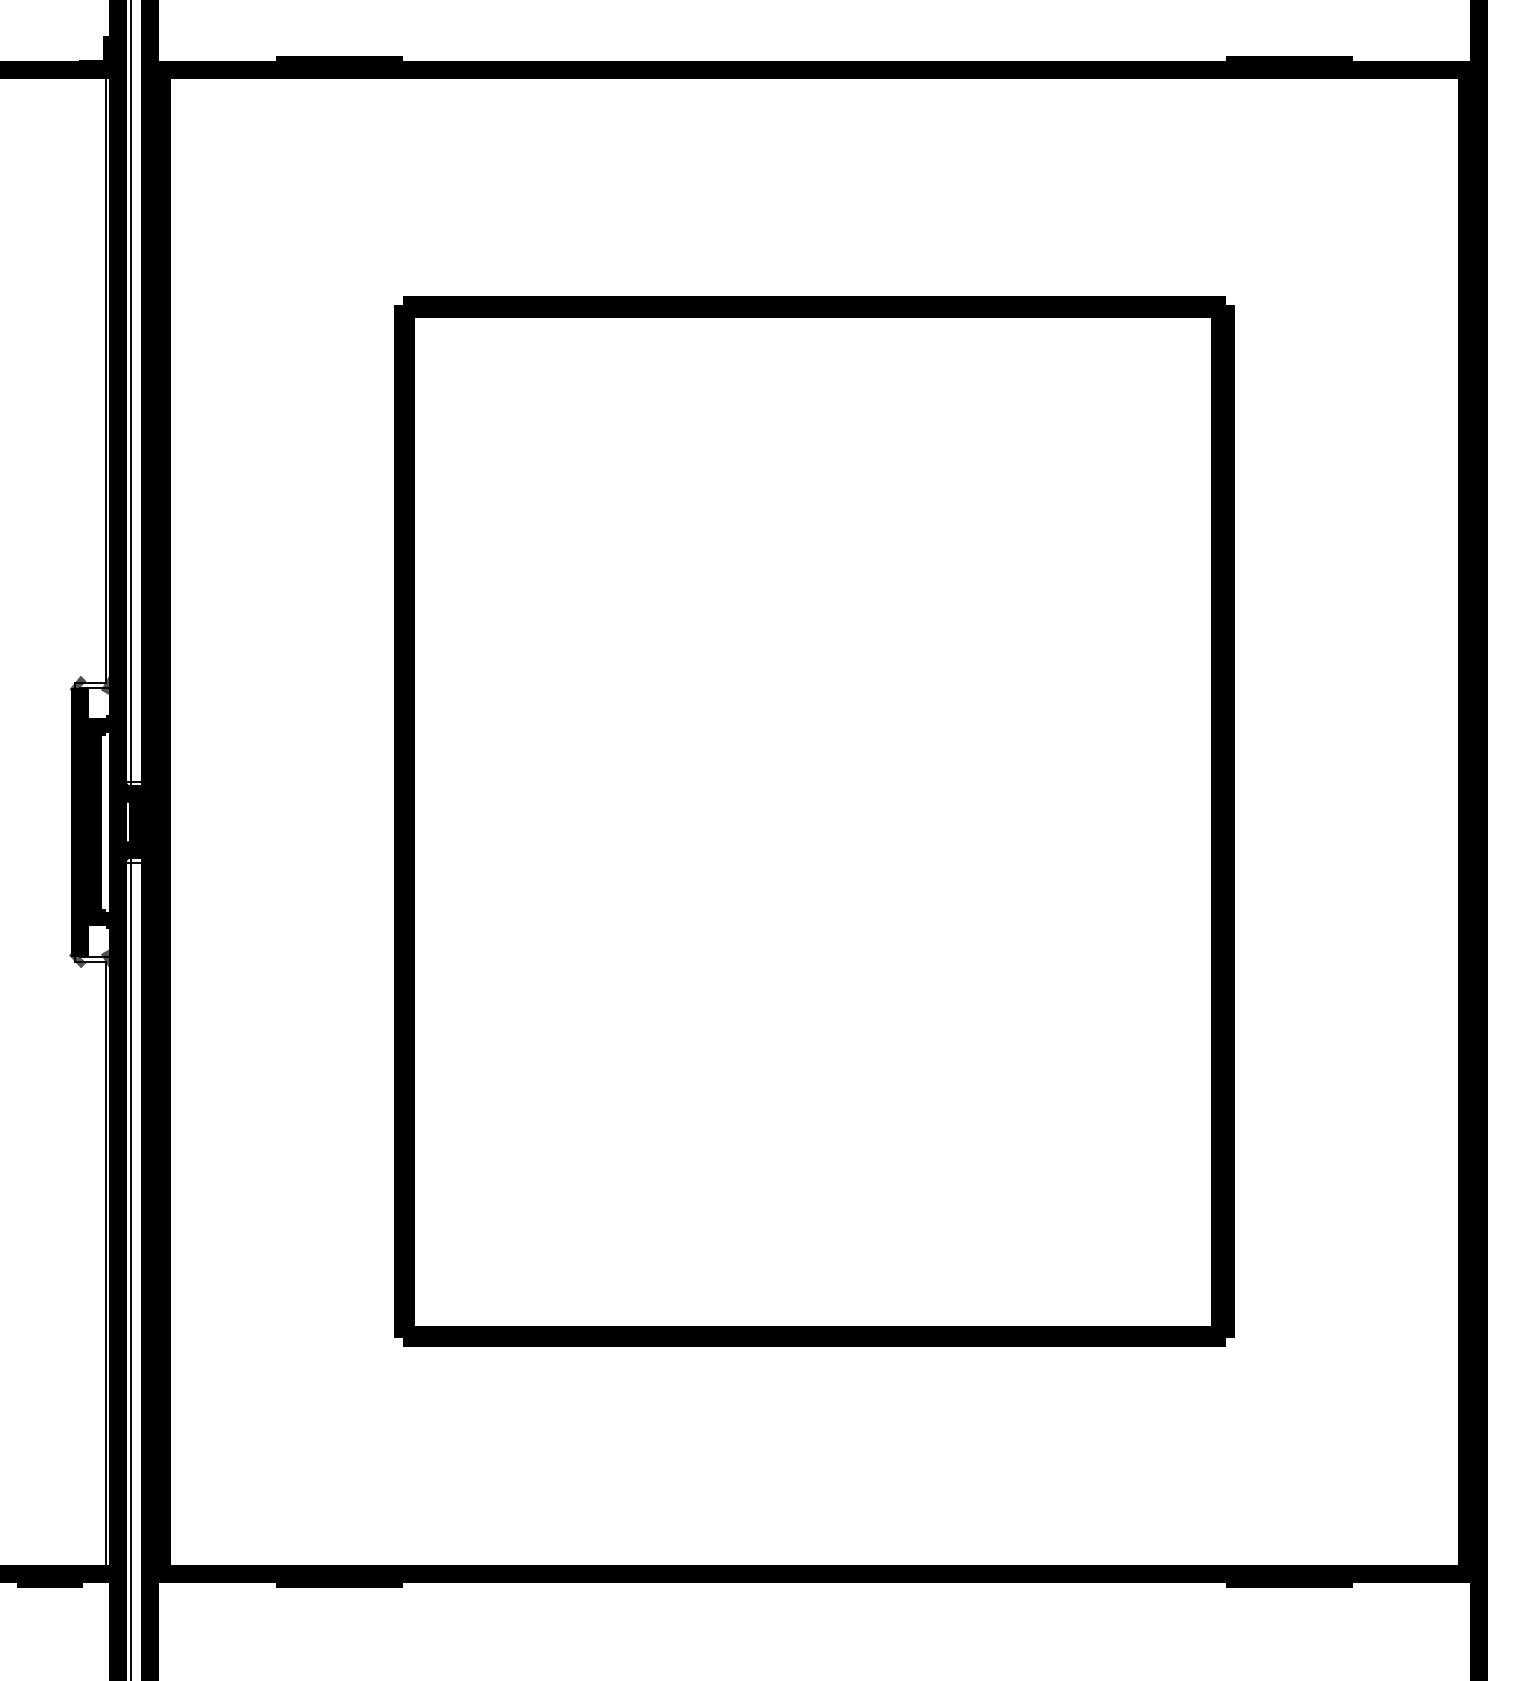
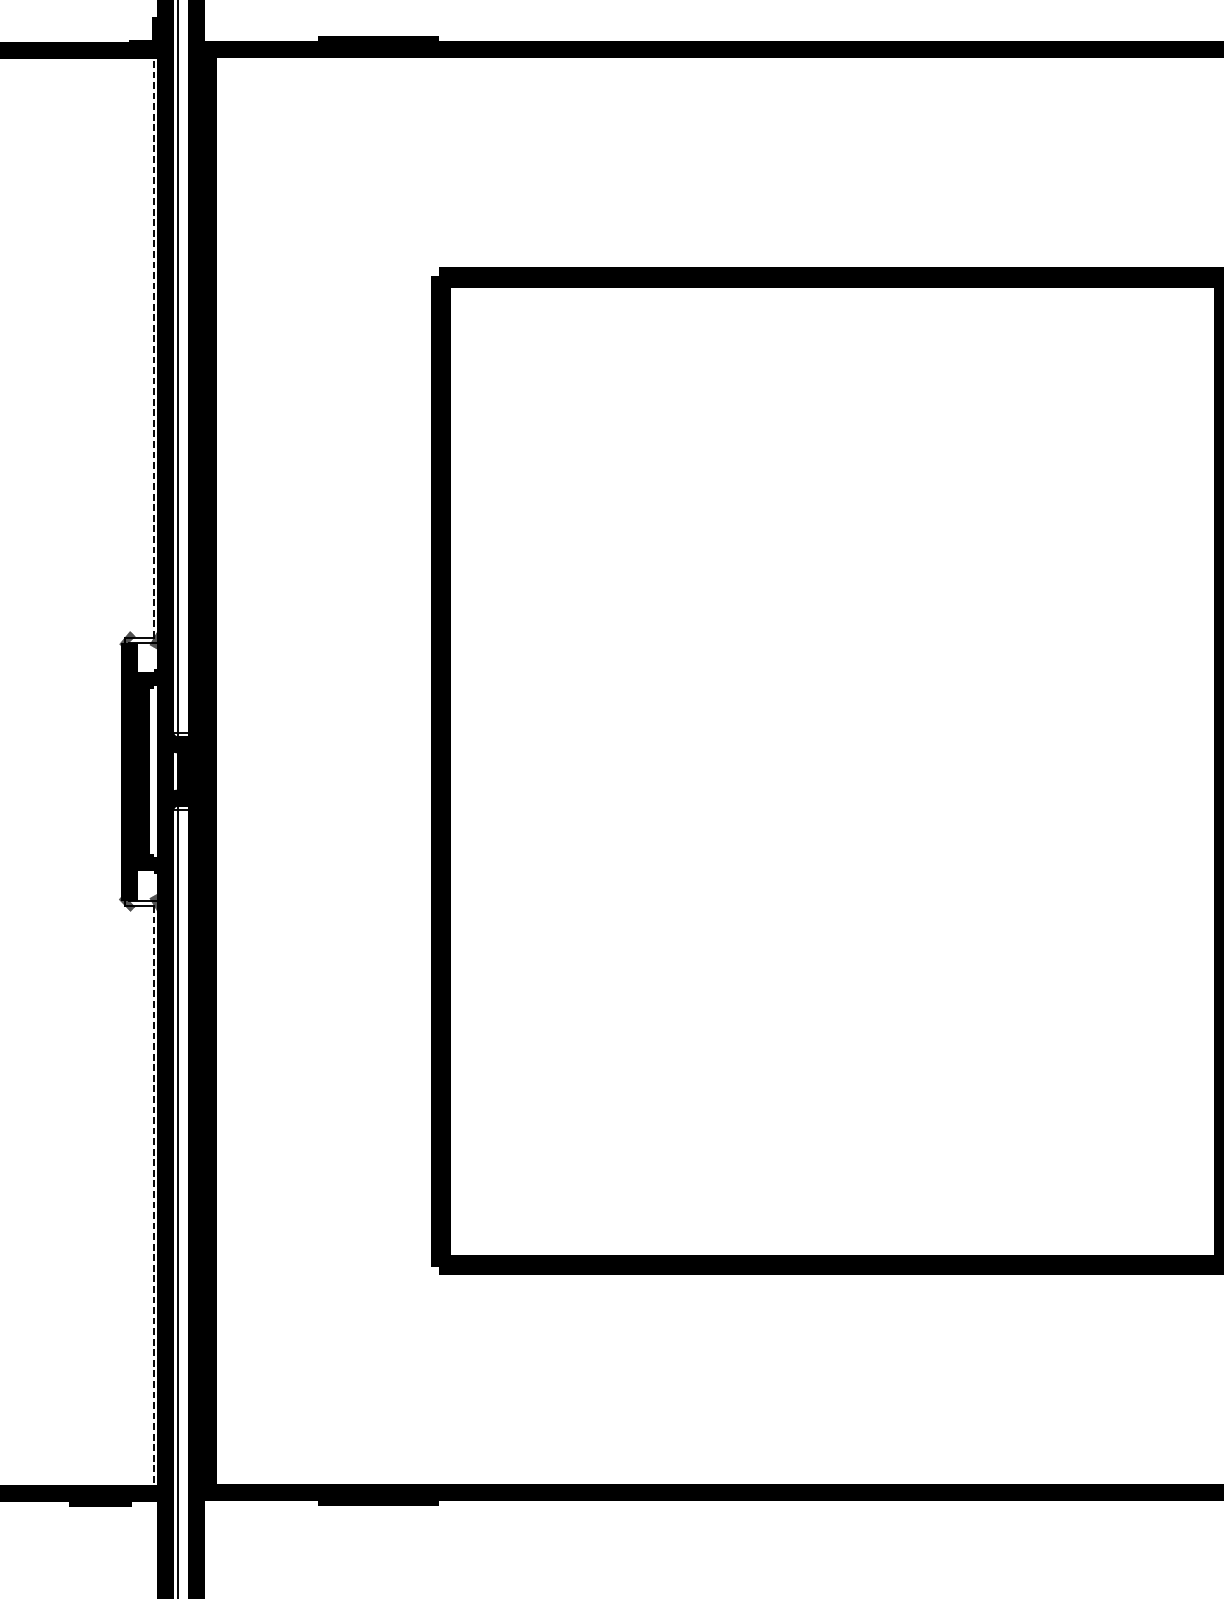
line: (105, 375) -> (153, 342), solid -> dashed
line: (105, 1267) -> (153, 1198), solid -> dashed

